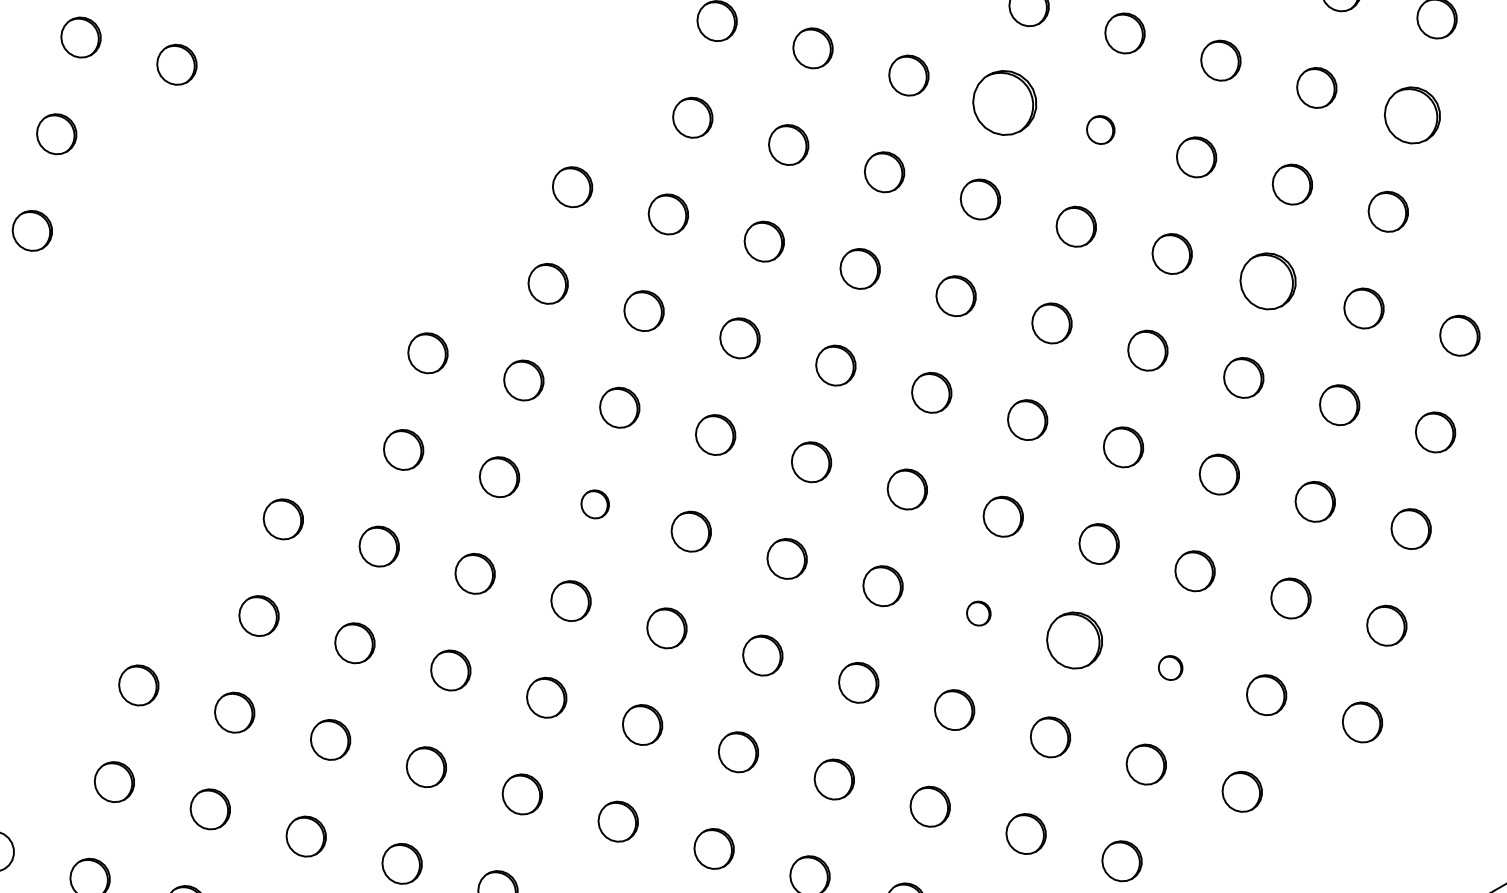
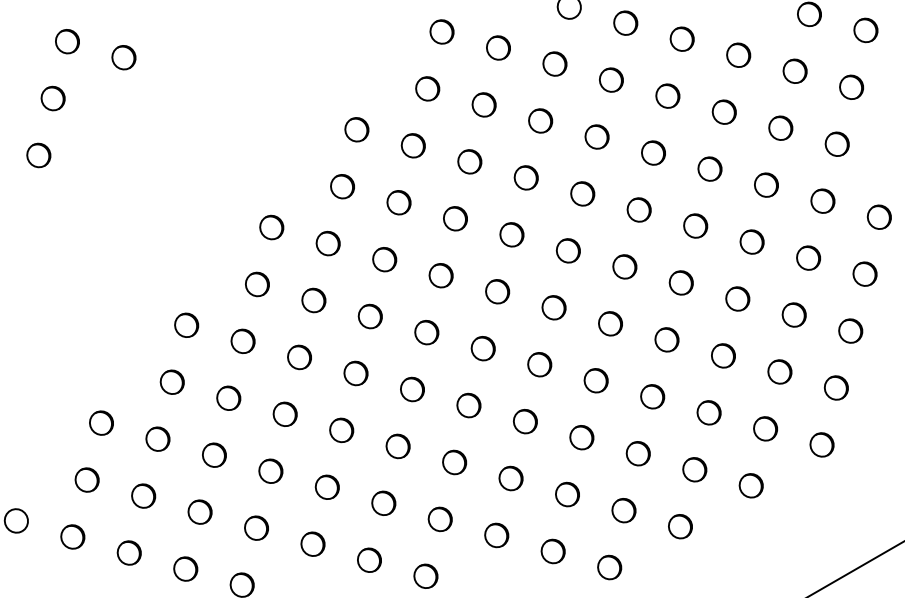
part: (1004, 101) -> (611, 79), size x0.62
part: (1412, 113) -> (851, 86), size x0.71
part: (1100, 129) -> (667, 95), size x1.43
part: (1268, 280) -> (766, 184), size x0.71
part: (593, 504) -> (369, 316), size x1.43
part: (977, 613) -> (595, 380), size x1.67
part: (1074, 640) -> (652, 396), size x0.71
part: (1169, 667) -> (708, 412), size x1.67

